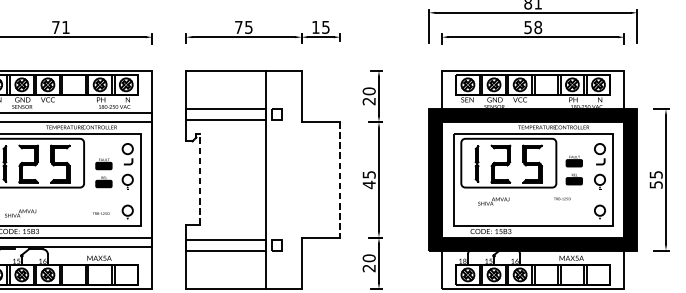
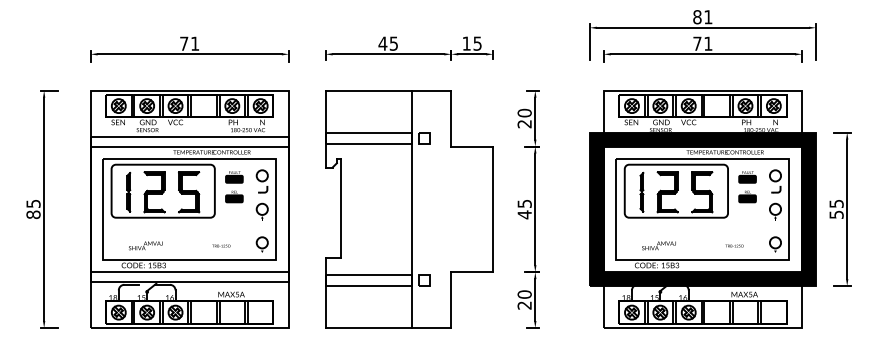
text: (238, 27) -> (382, 43), 75 -> 45
text: (532, 27) -> (702, 43), 58 -> 71
part: (574, 170) -> (747, 187), moved
part: (104, 173) -> (234, 187), moved
line: (200, 179) -> (341, 208), dashed -> solid
line: (340, 180) -> (493, 209), dashed -> solid
text: (562, 198) -> (734, 245), moved
text: (493, 201) -> (658, 245), moved
text: (101, 213) -> (221, 245), moved

